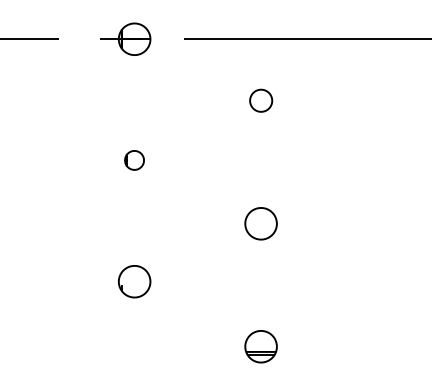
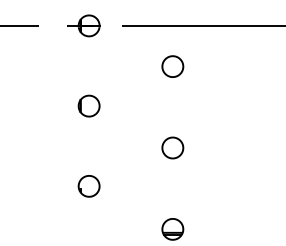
part: (260, 100) -> (172, 66), size x1.43
part: (133, 159) -> (88, 105), size x1.67

